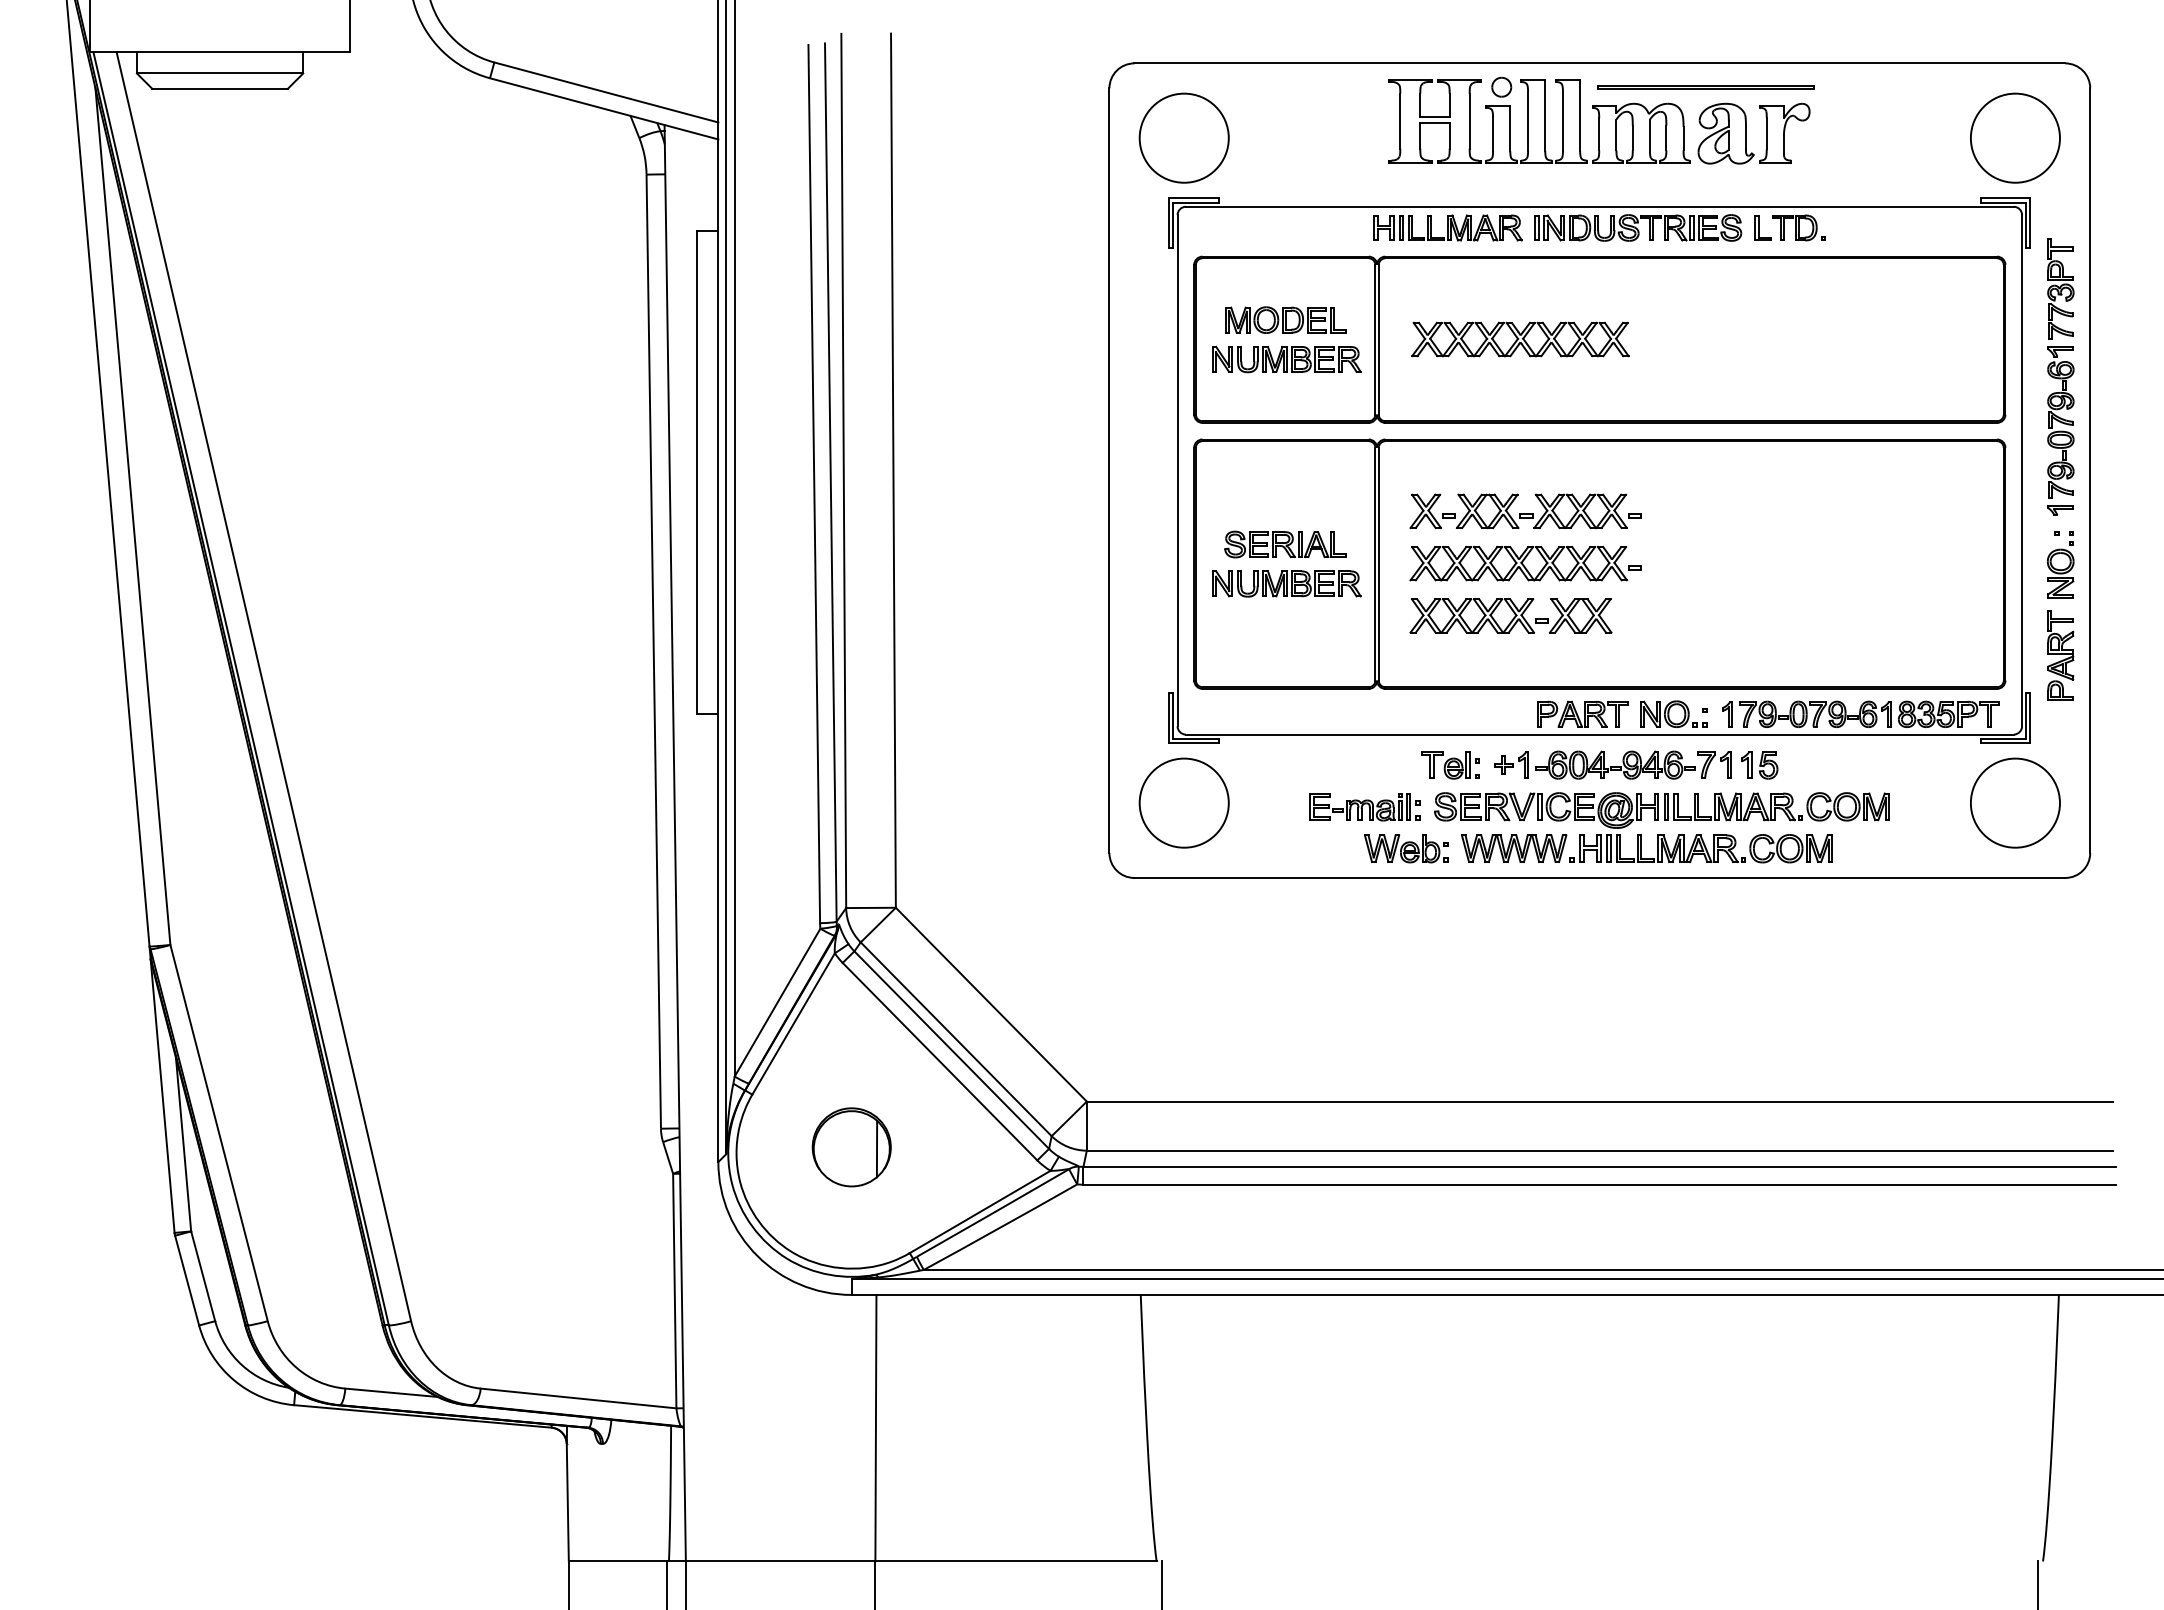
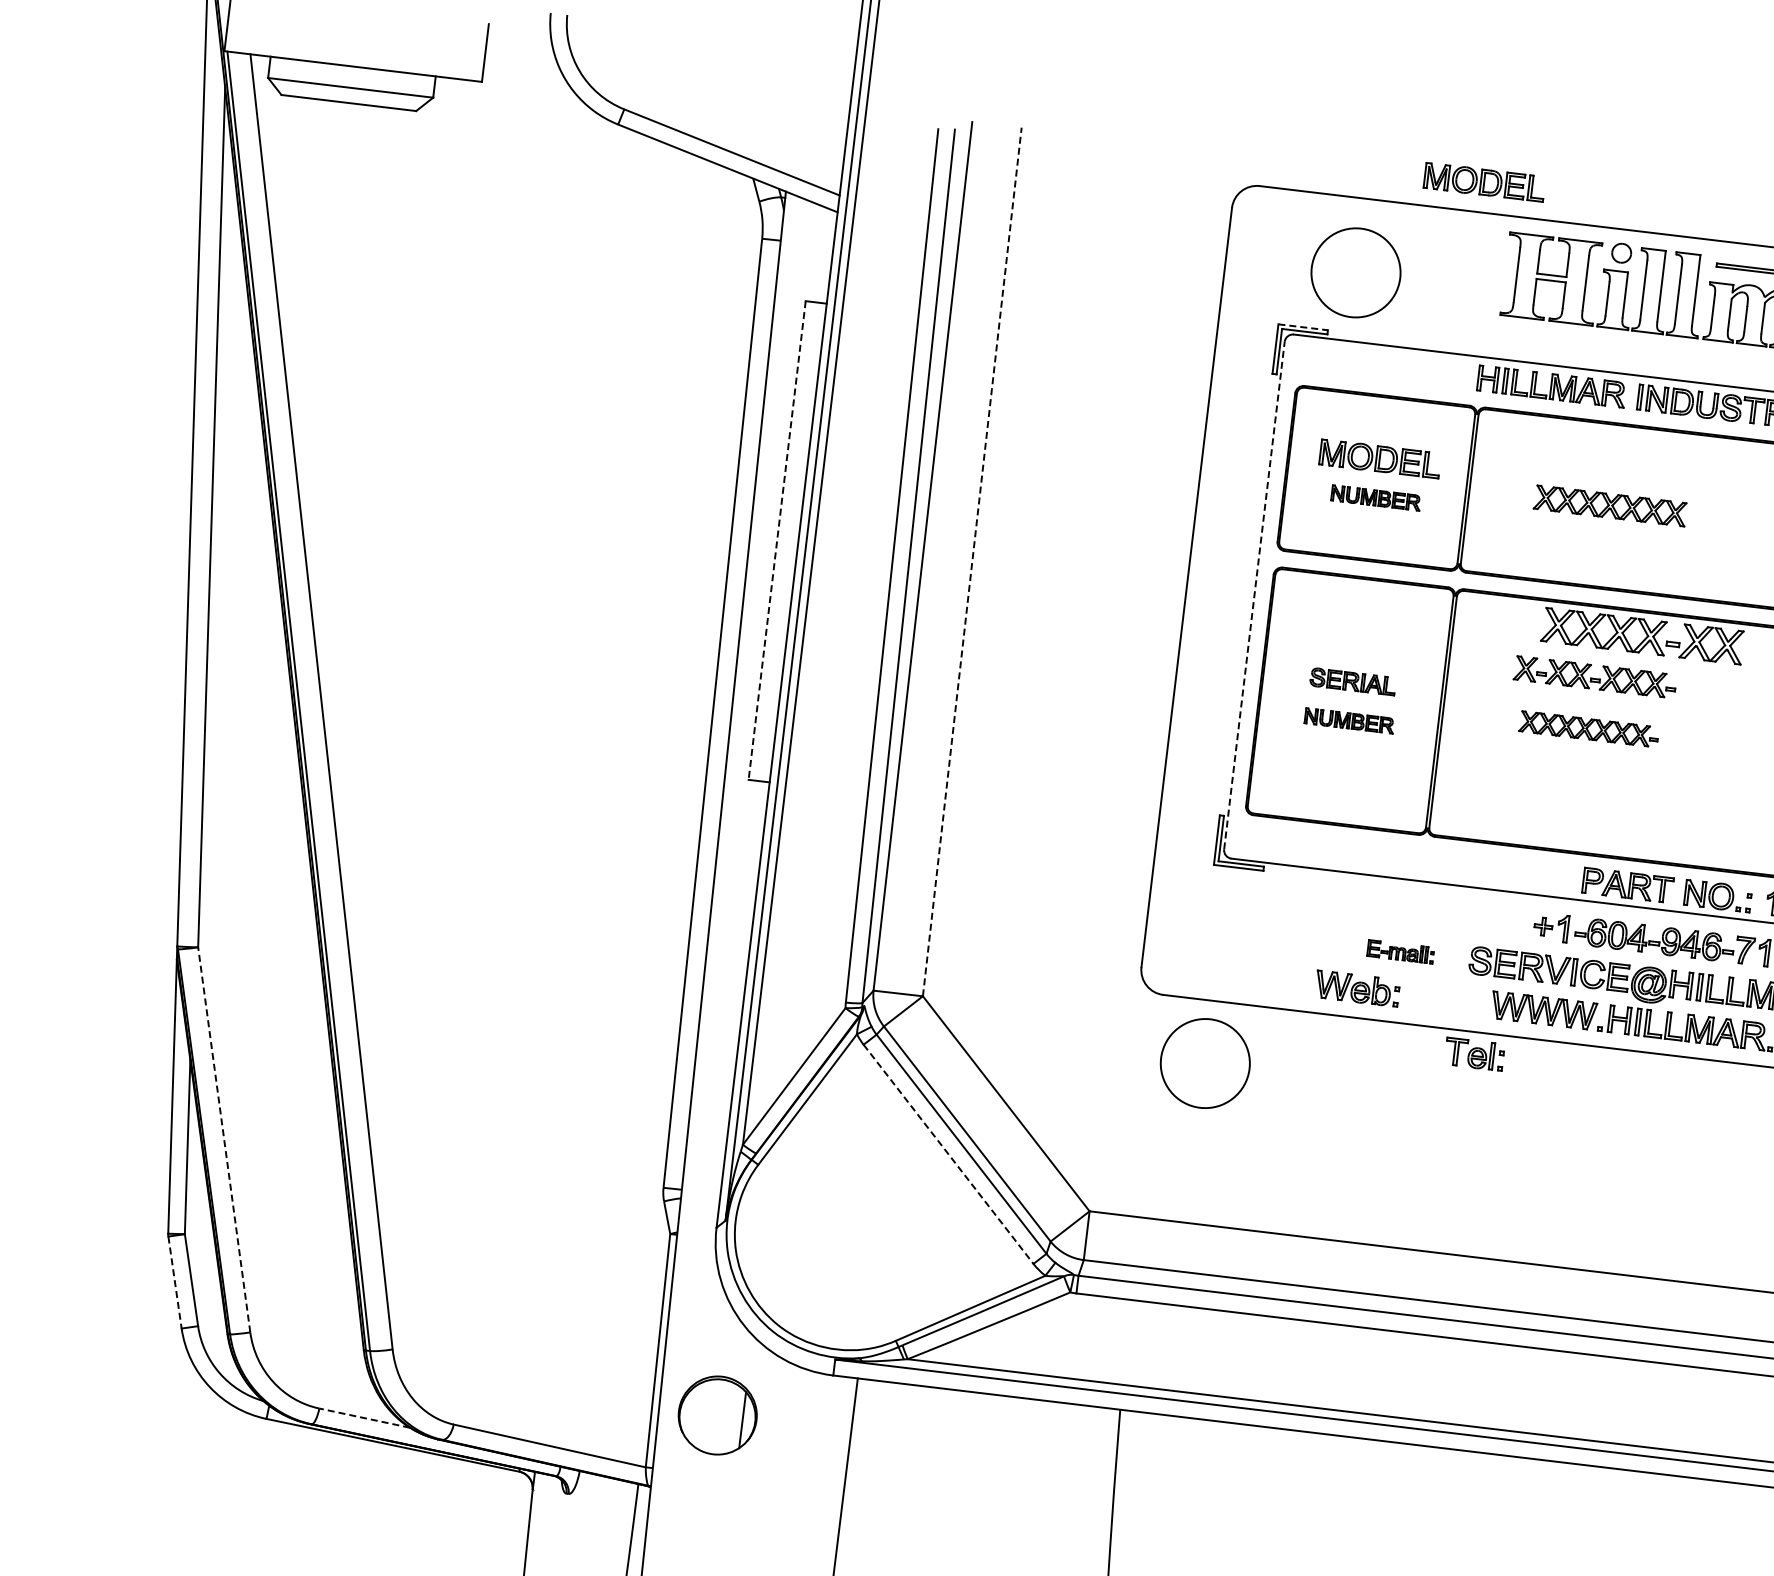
part: (1356, 32) -> (1483, 181), added
circle: (1183, 137) -> (1355, 272), moved
line: (1194, 198) -> (1303, 327), solid -> dashed
part: (1520, 339) -> (1610, 505), size x0.7
part: (1286, 359) -> (1375, 498), size x0.6
line: (893, 470) -> (972, 561), solid -> dashed
line: (1177, 470) -> (1254, 595), solid -> dashed
line: (697, 472) -> (777, 540), solid -> dashed
part: (1525, 511) -> (1595, 677), size x0.7
part: (1285, 544) -> (1352, 681), size x0.7
part: (1525, 563) -> (1588, 728), size x0.6
part: (1286, 583) -> (1349, 720), size x0.6
part: (1510, 615) -> (1642, 635), moved
part: (1450, 765) -> (1474, 1054), moved
circle: (1183, 802) -> (1204, 1062), moved
part: (1364, 807) -> (1400, 952), size x0.6
part: (1406, 848) -> (1357, 988), moved
line: (940, 1061) -> (949, 1154), solid -> dashed
line: (218, 1132) -> (223, 1139), solid -> dashed
part: (851, 1147) -> (717, 1415), moved
line: (187, 1281) -> (175, 1283), solid -> dashed
line: (390, 1392) -> (363, 1417), solid -> dashed

